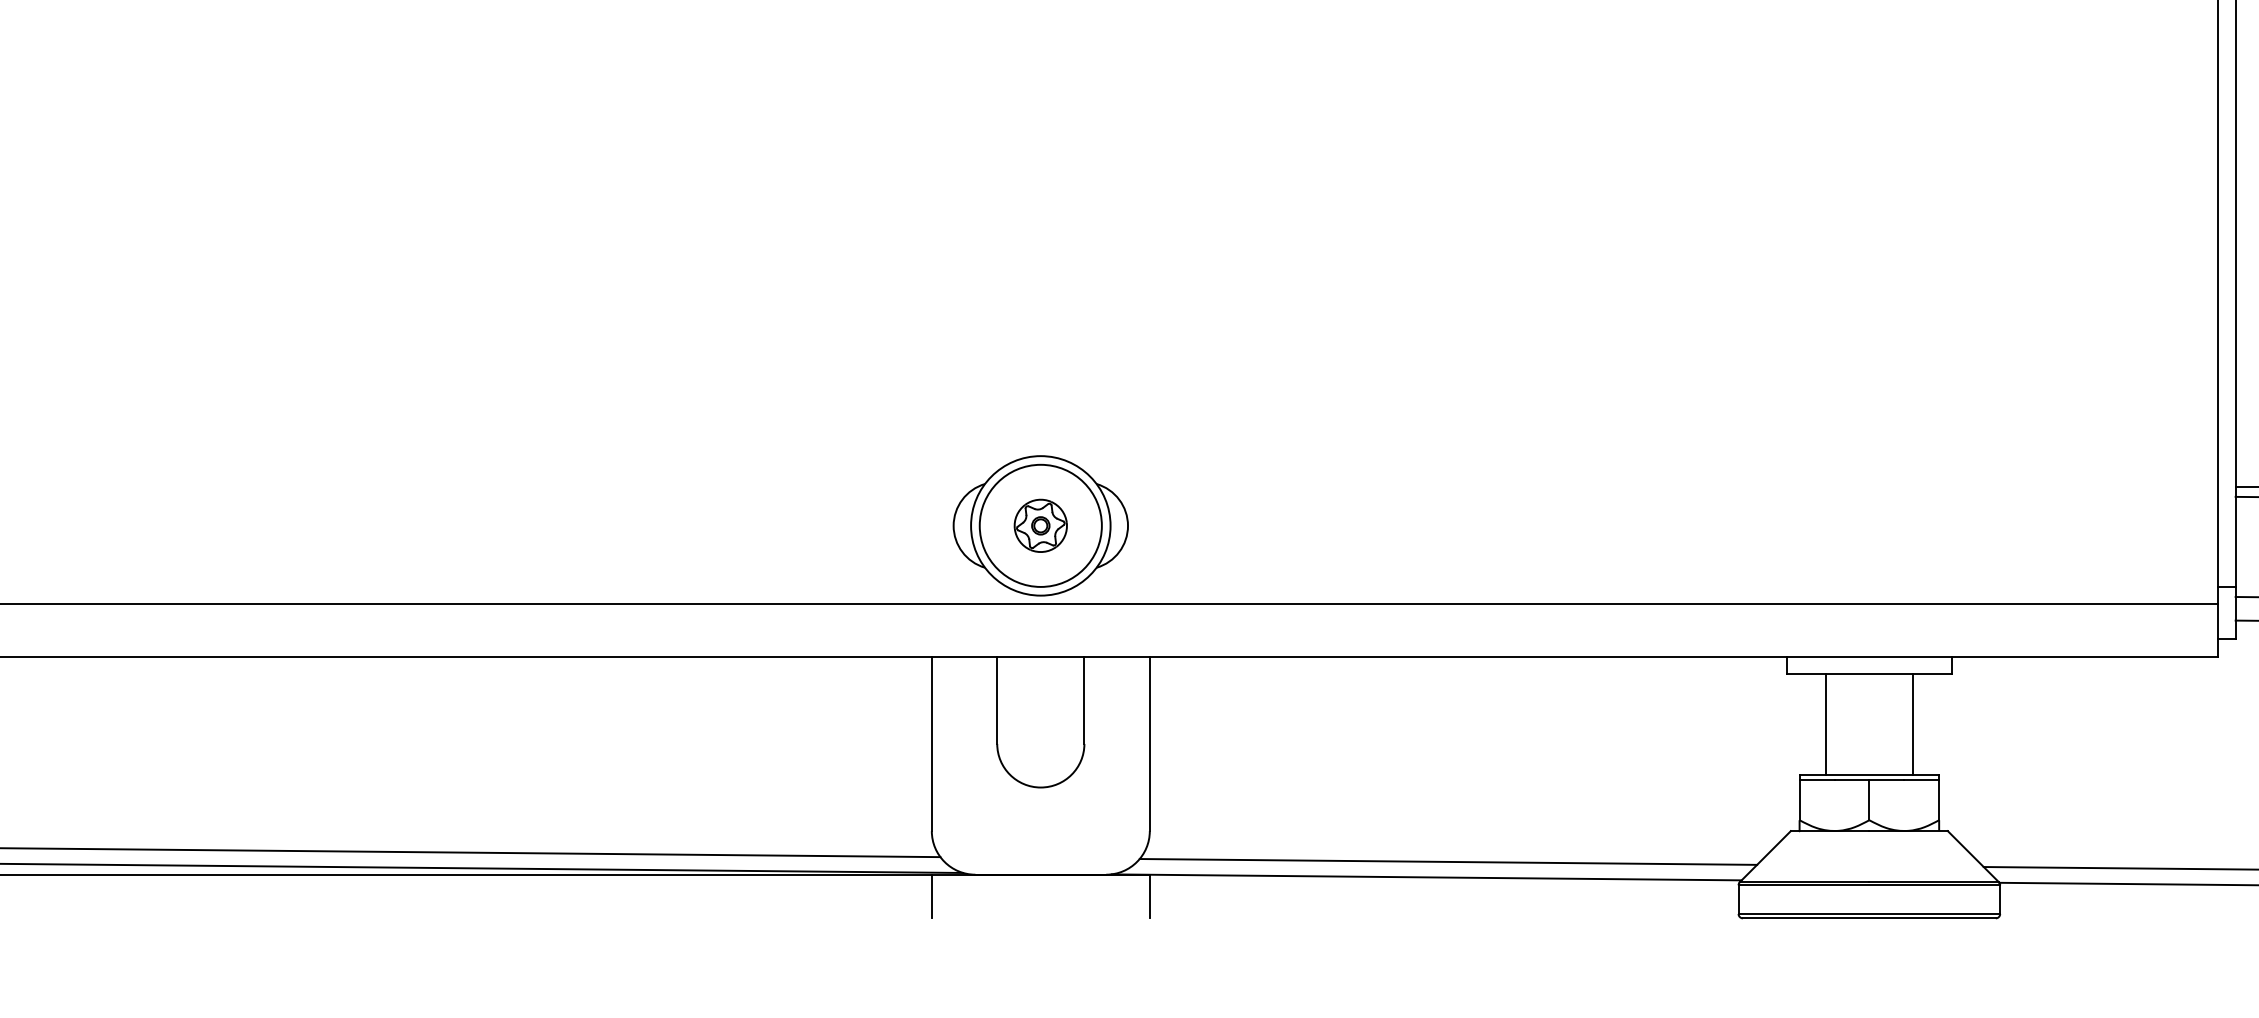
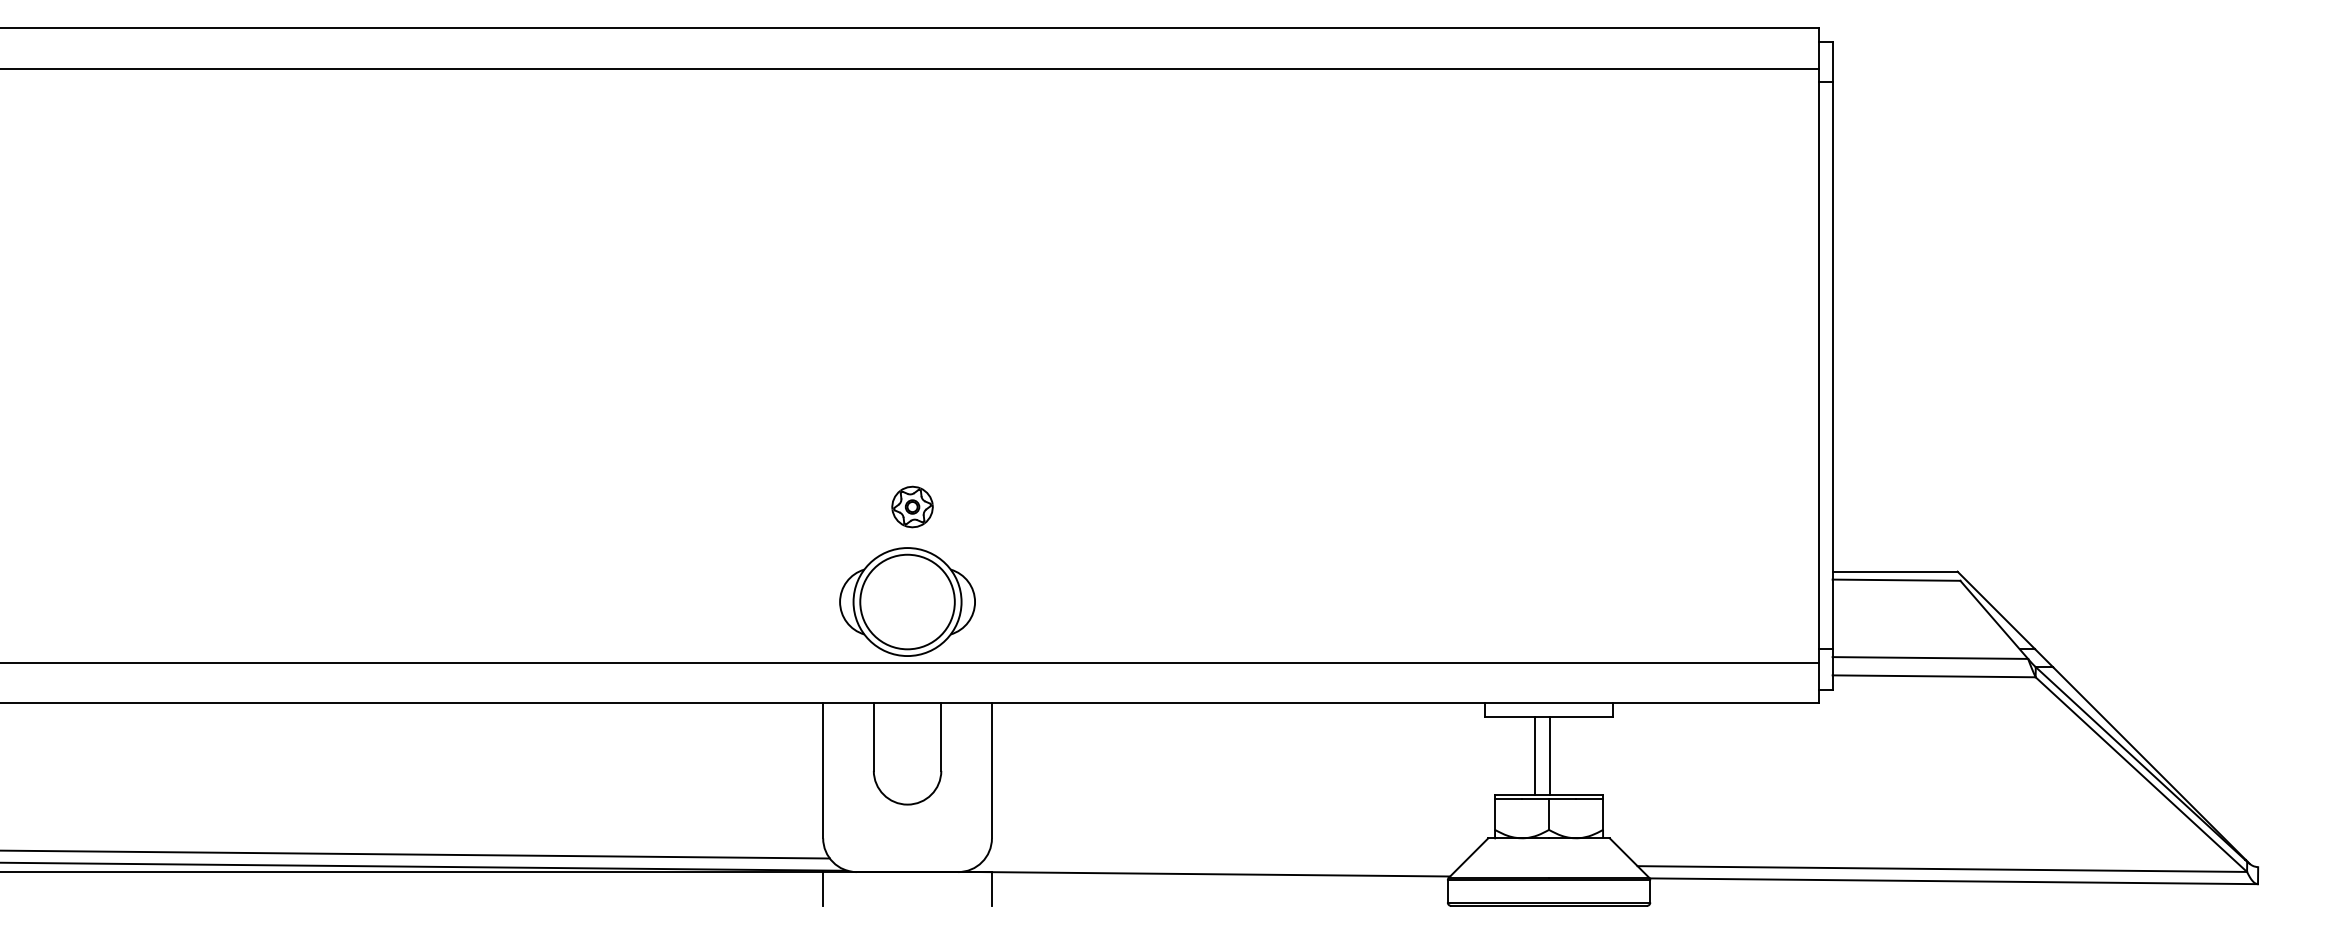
part: (1040, 525) -> (912, 506), moved
line: (1826, 724) -> (1550, 755), moved
line: (1912, 724) -> (1534, 755), moved
line: (1448, 860) -> (1223, 861), removed

